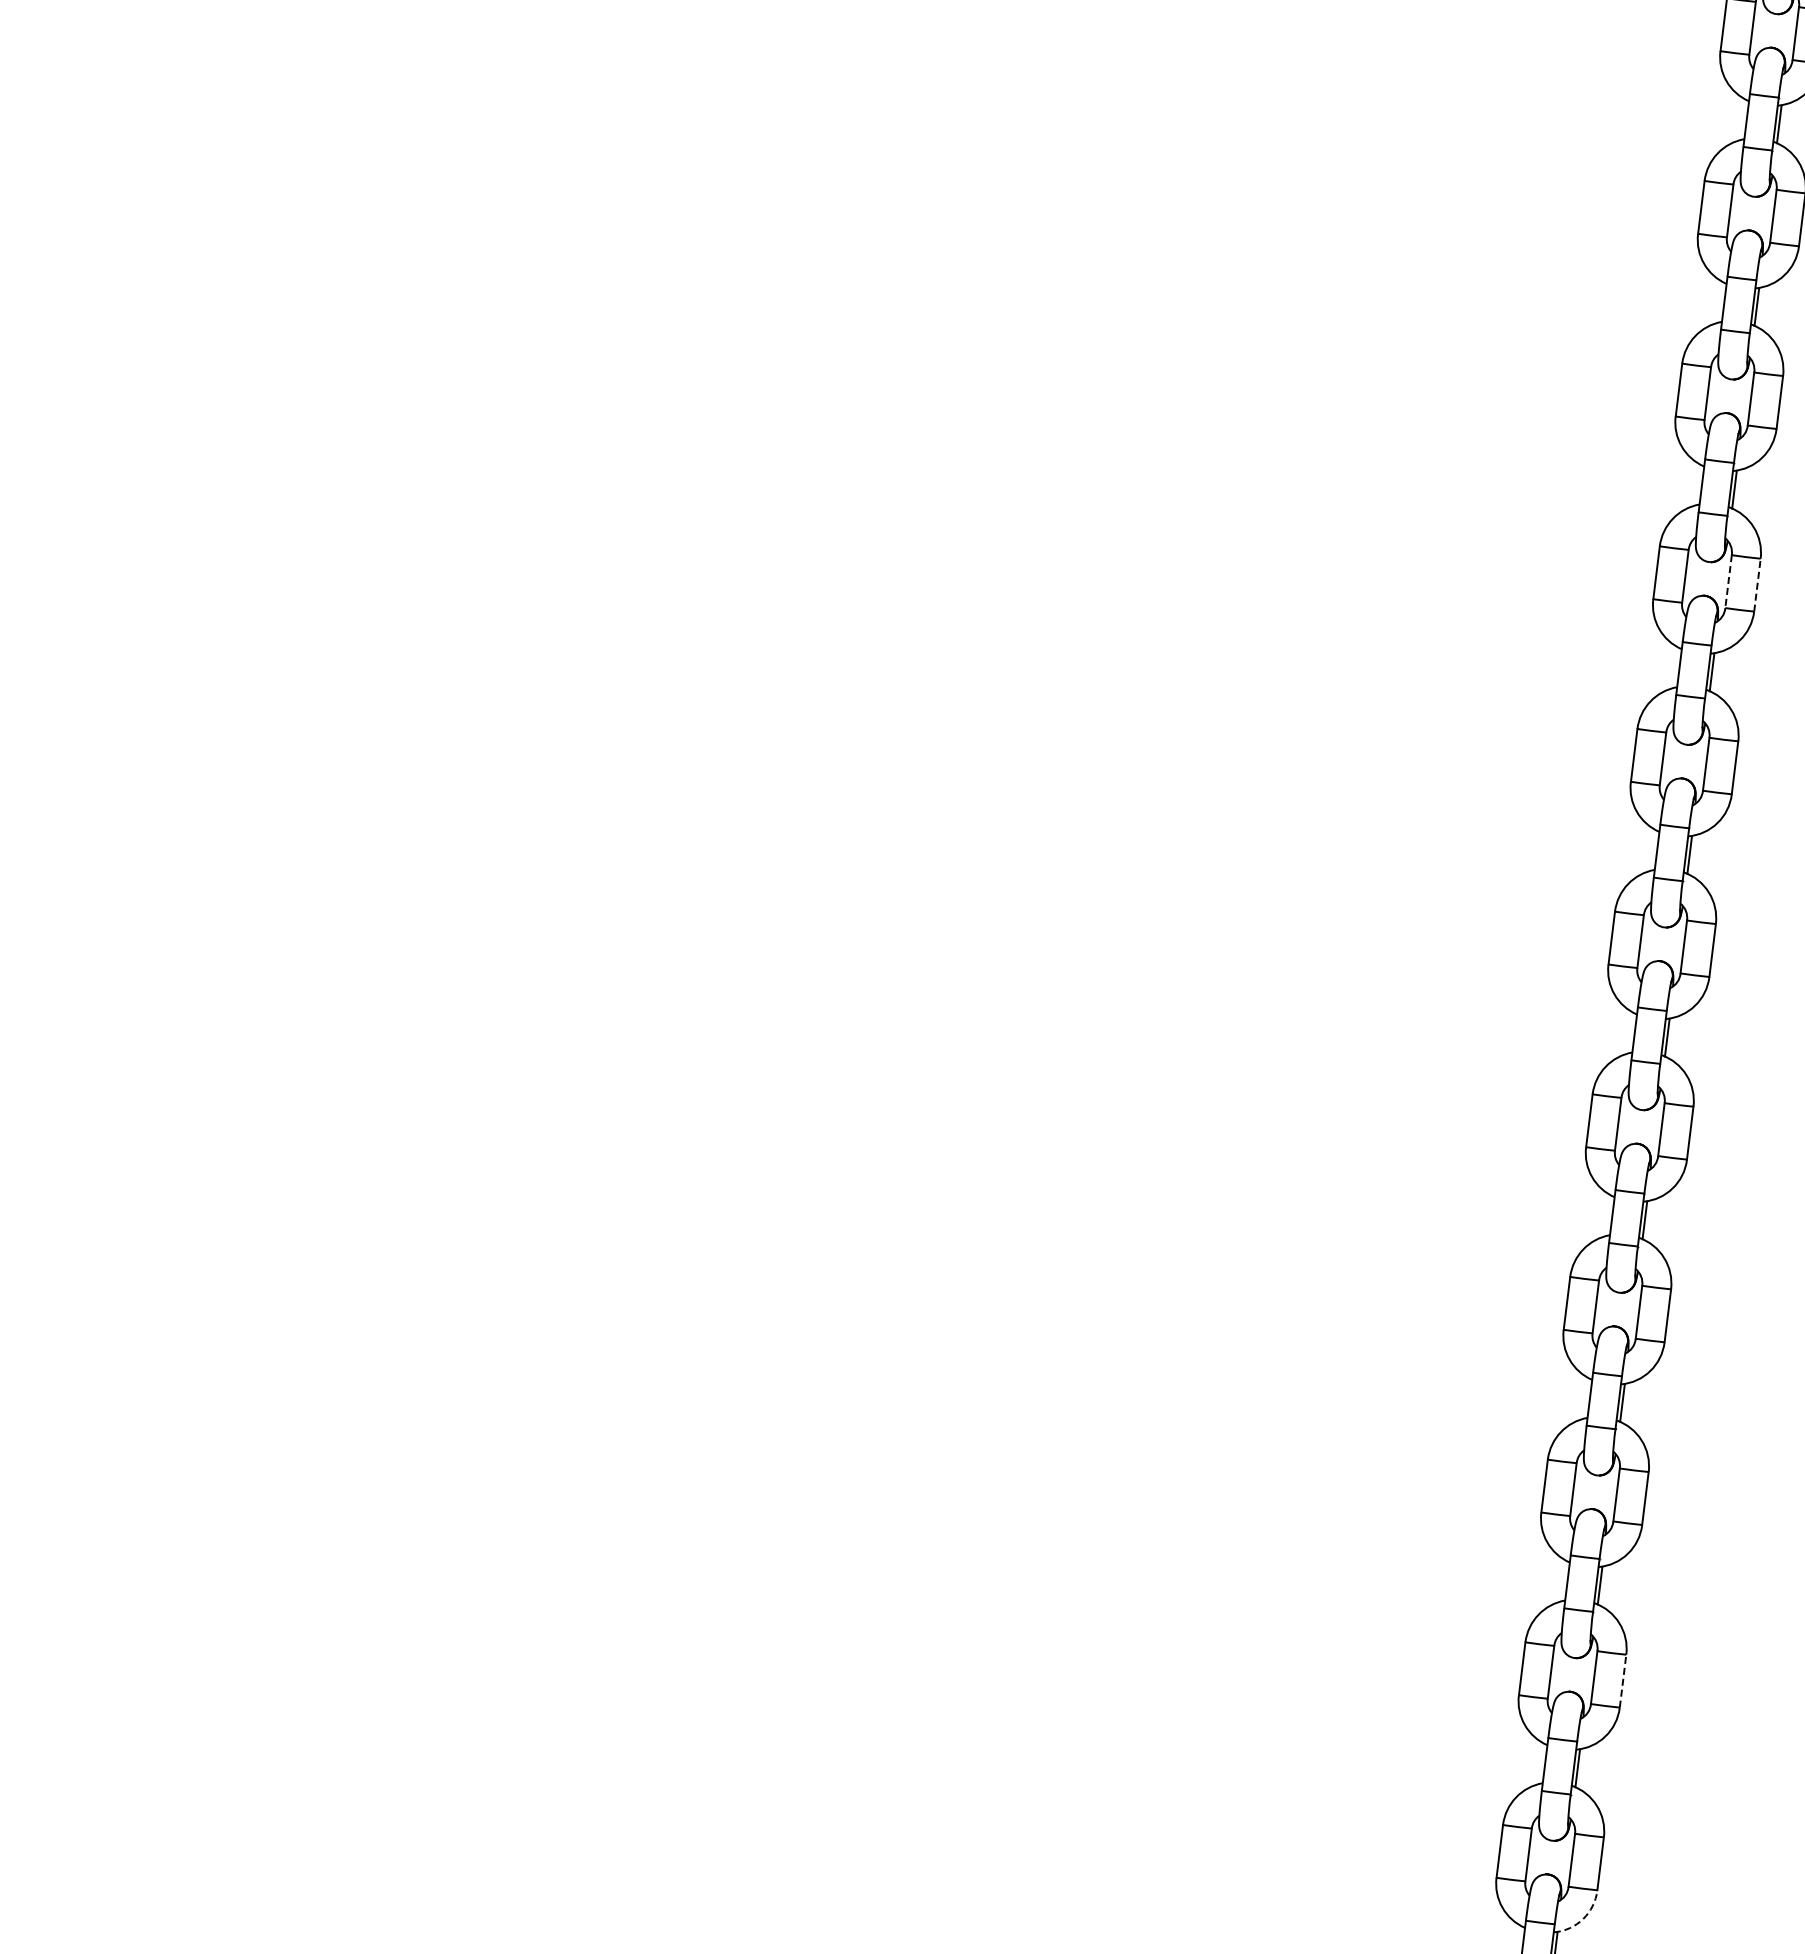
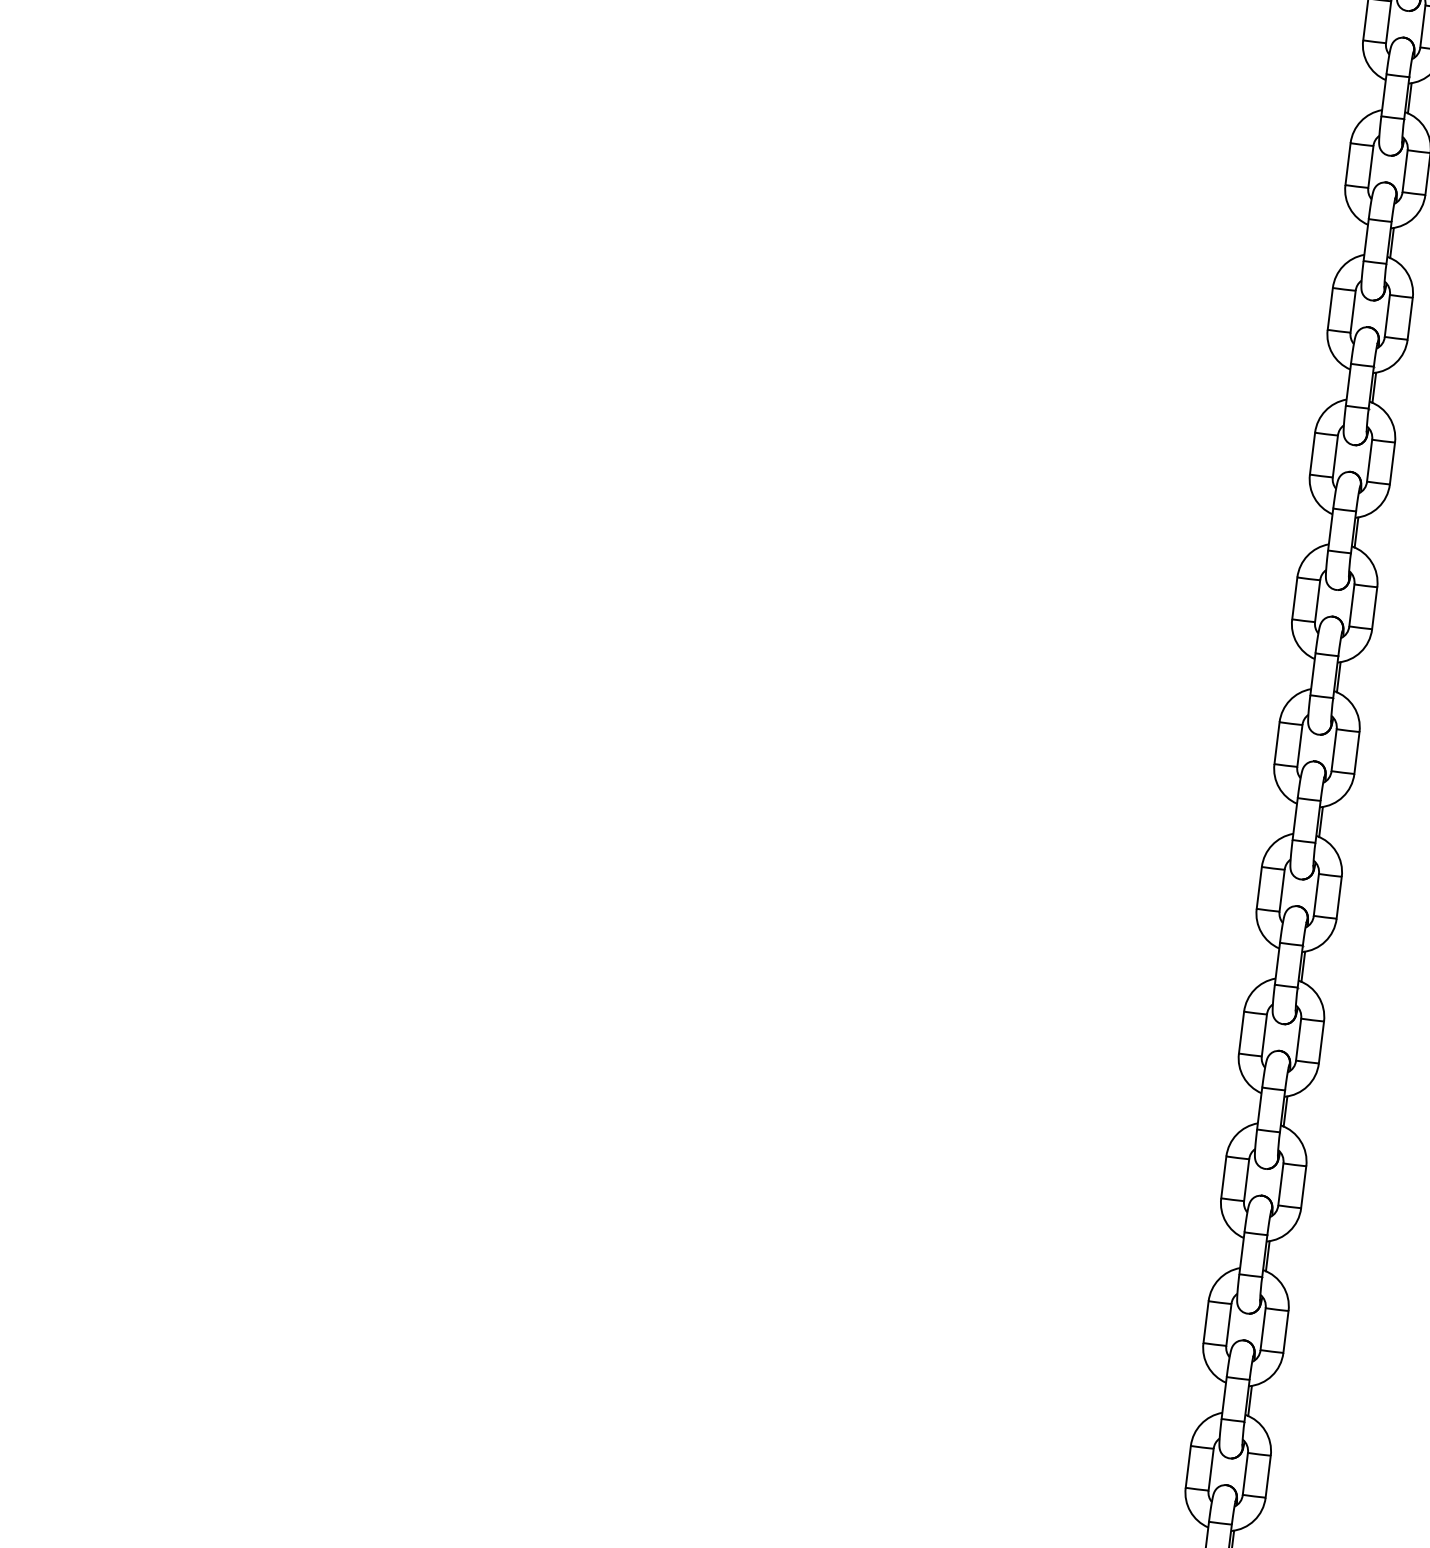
line: (1728, 581) -> (1369, 460), dashed -> solid
line: (1757, 585) -> (1392, 463), dashed -> solid
line: (1623, 1681) -> (1286, 1332), dashed -> solid
arc: (1583, 1919) -> (1254, 1520), dashed -> solid

